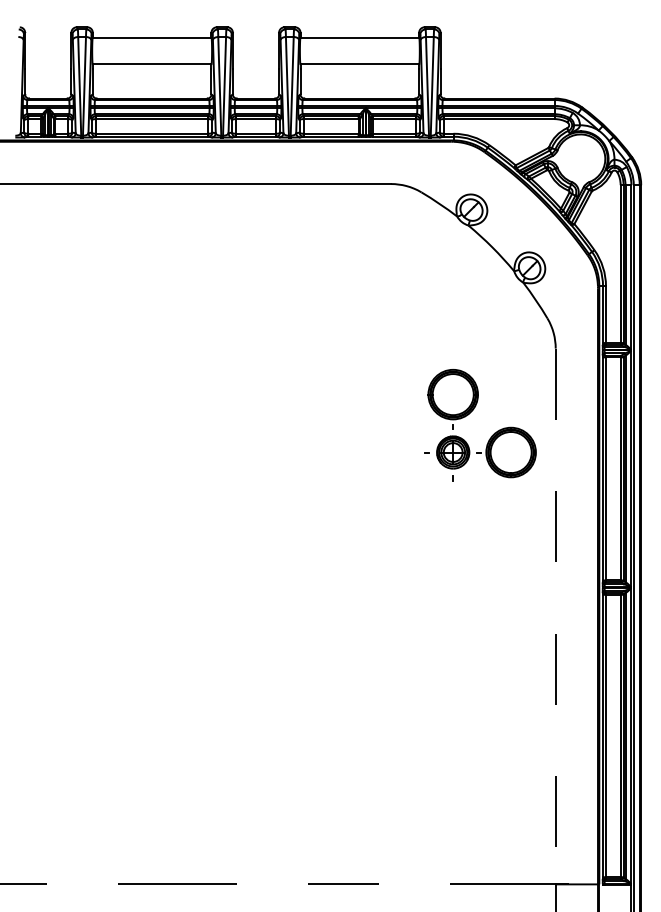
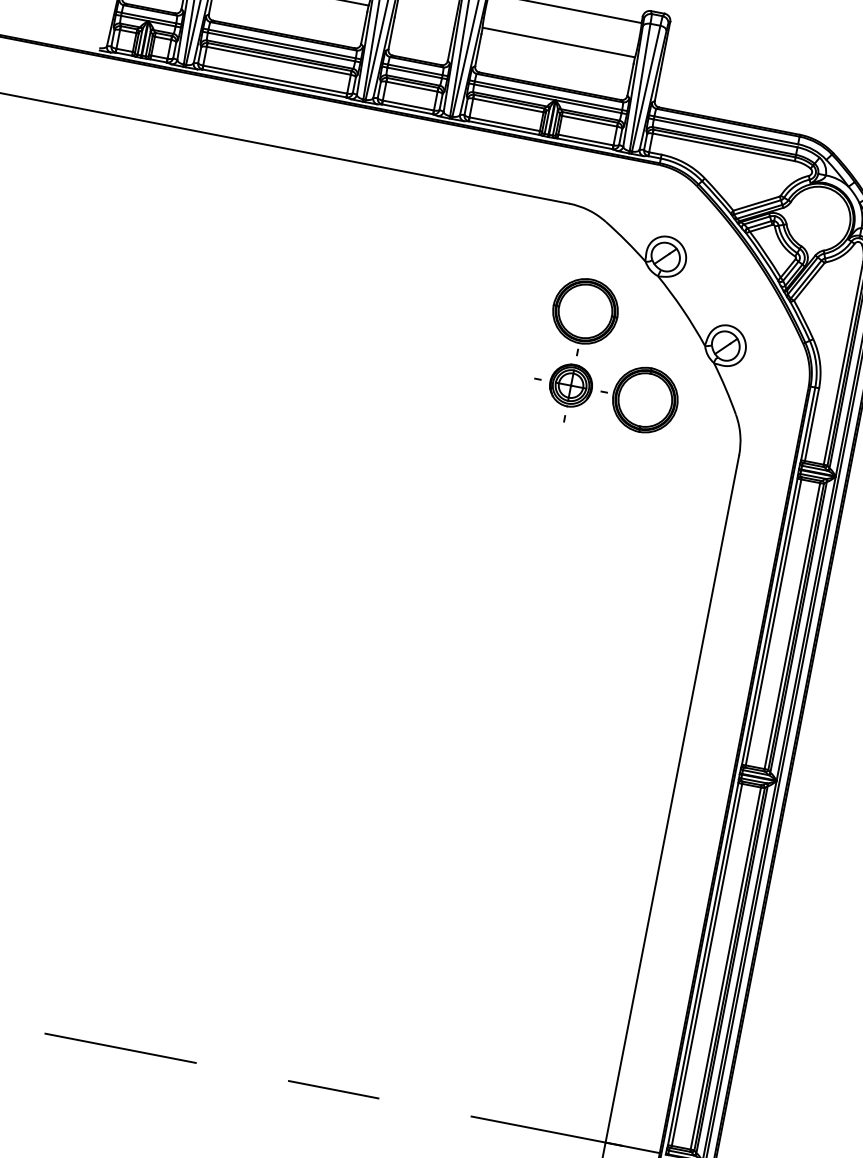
part: (491, 435) -> (624, 373), moved
line: (555, 616) -> (672, 799), dashed -> solid

